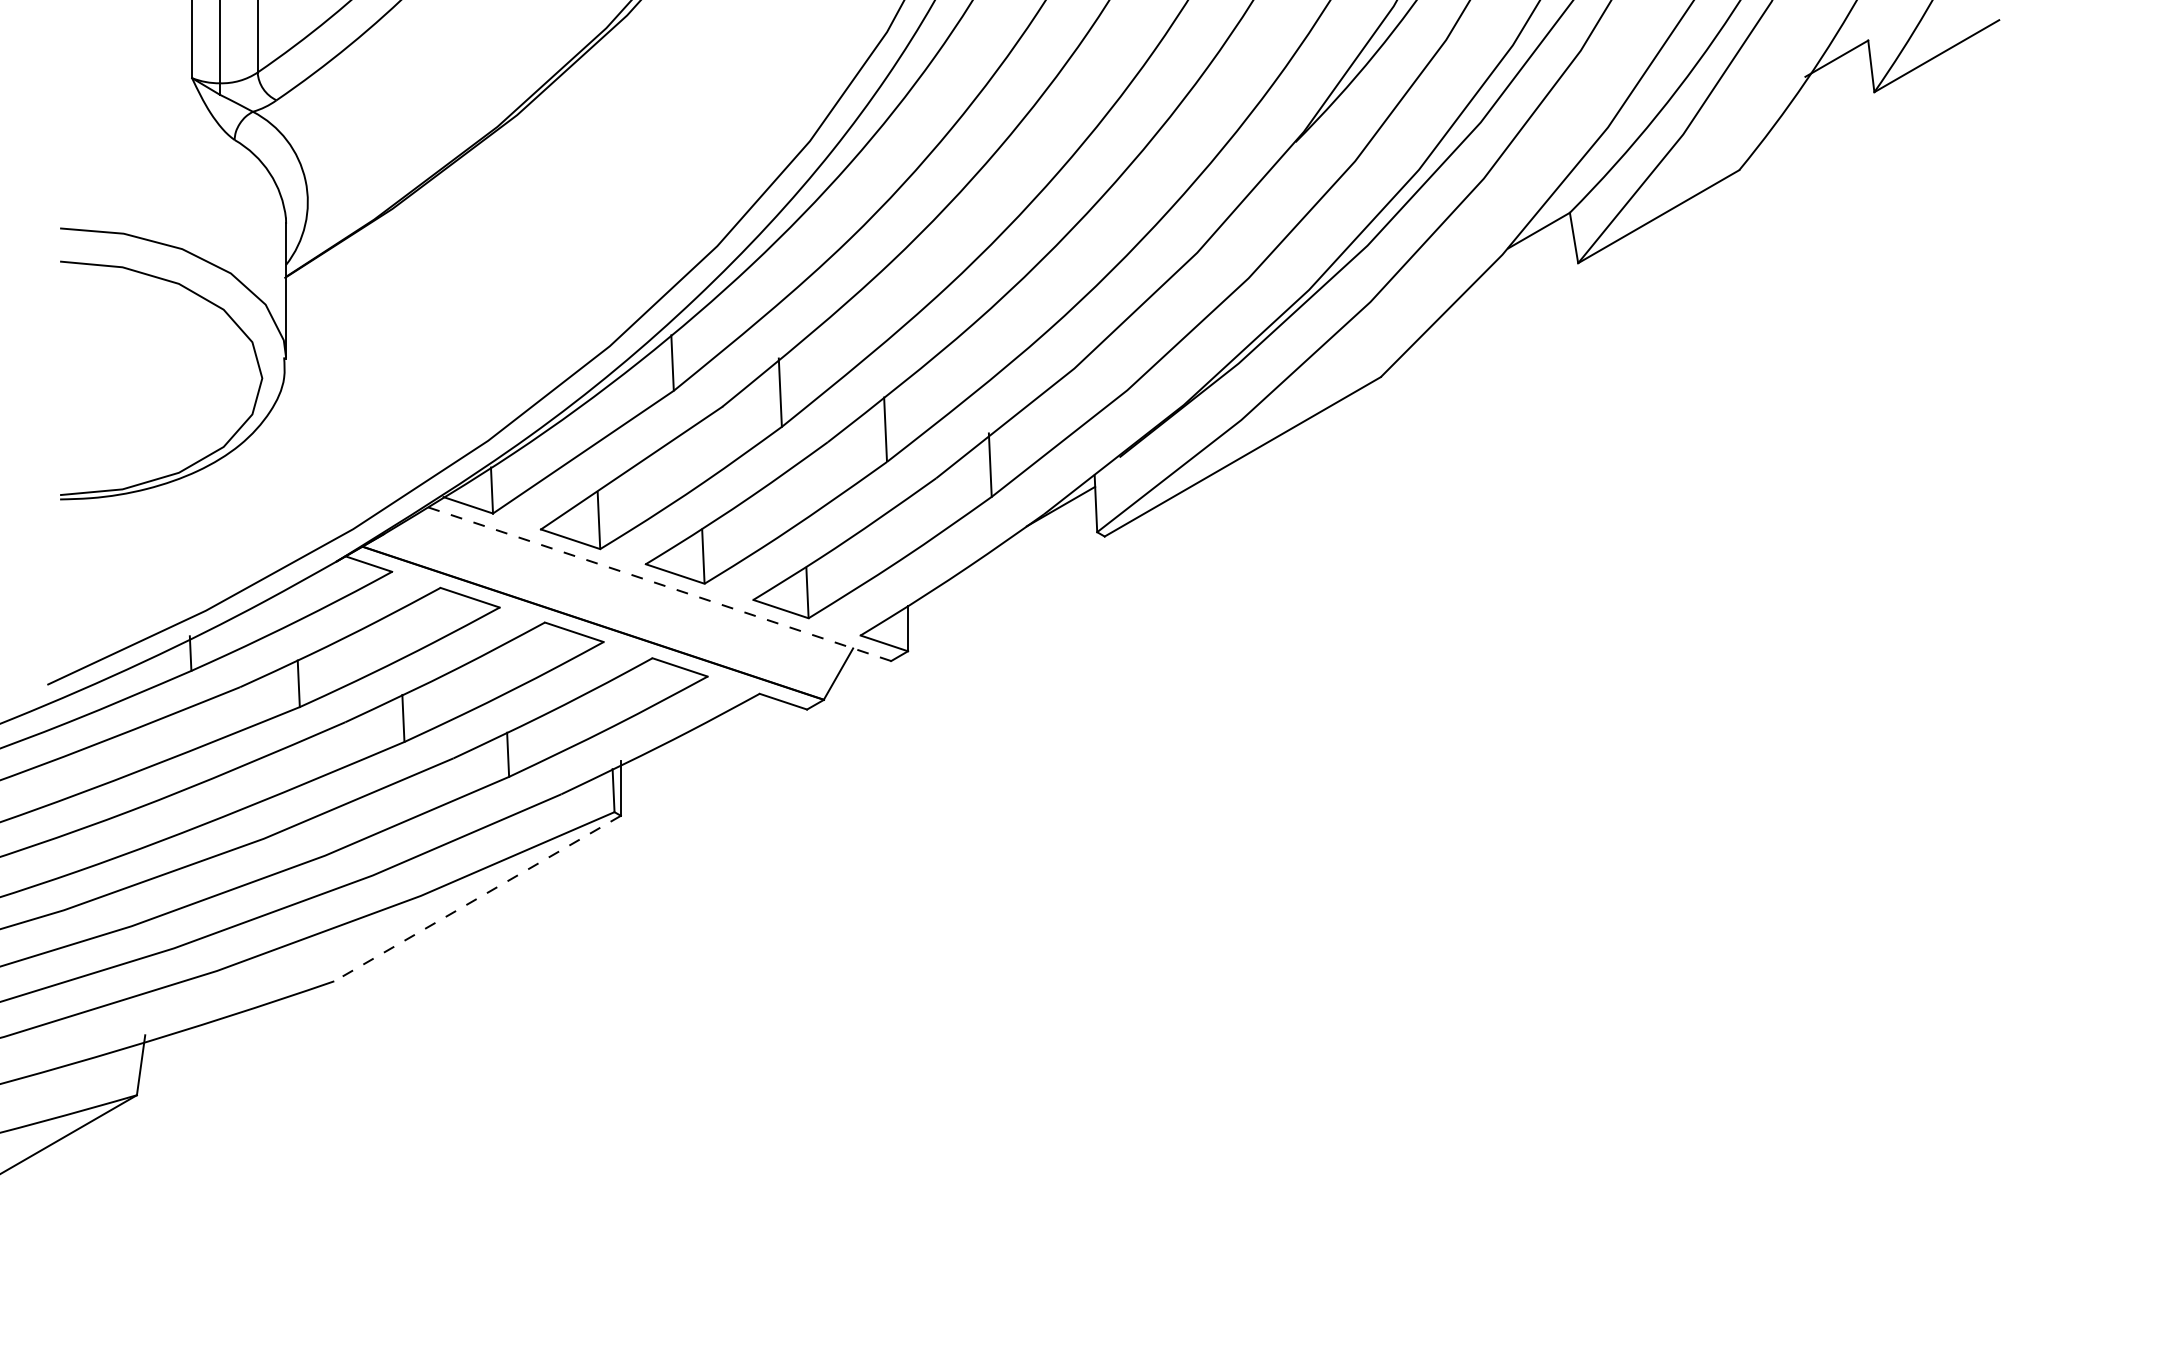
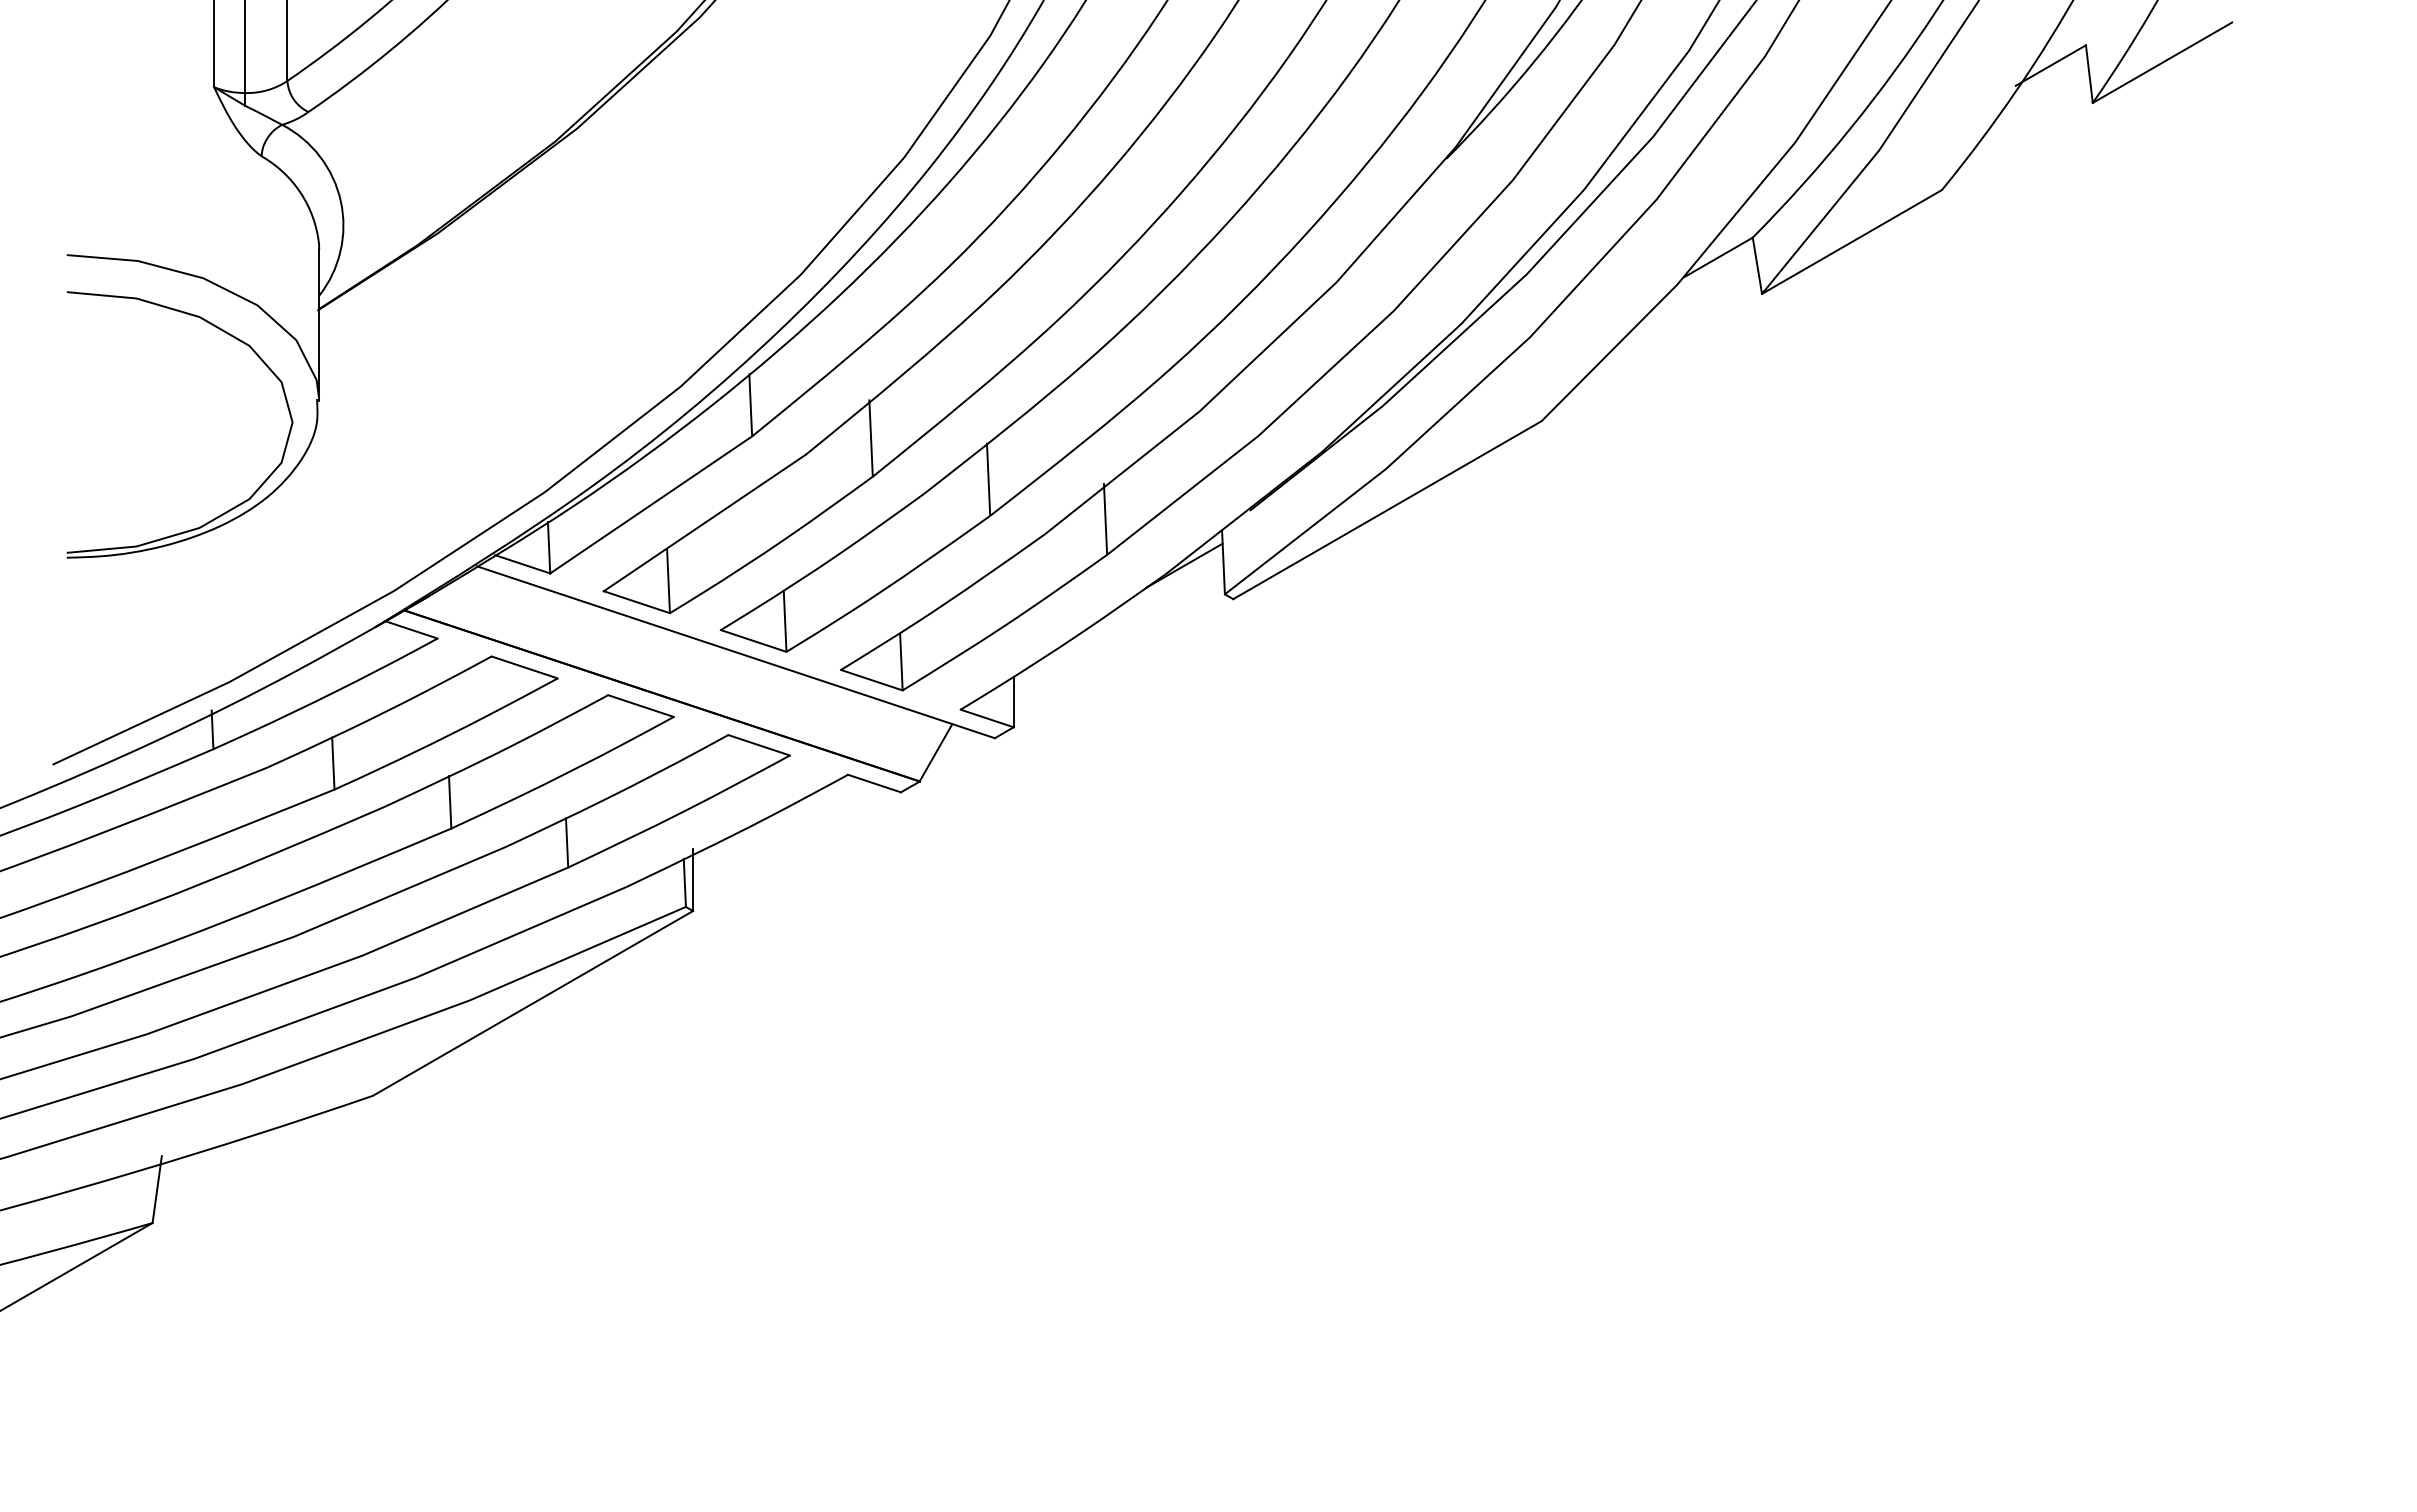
line: (658, 584) -> (735, 652), dashed -> solid
line: (478, 898) -> (533, 1003), dashed -> solid

